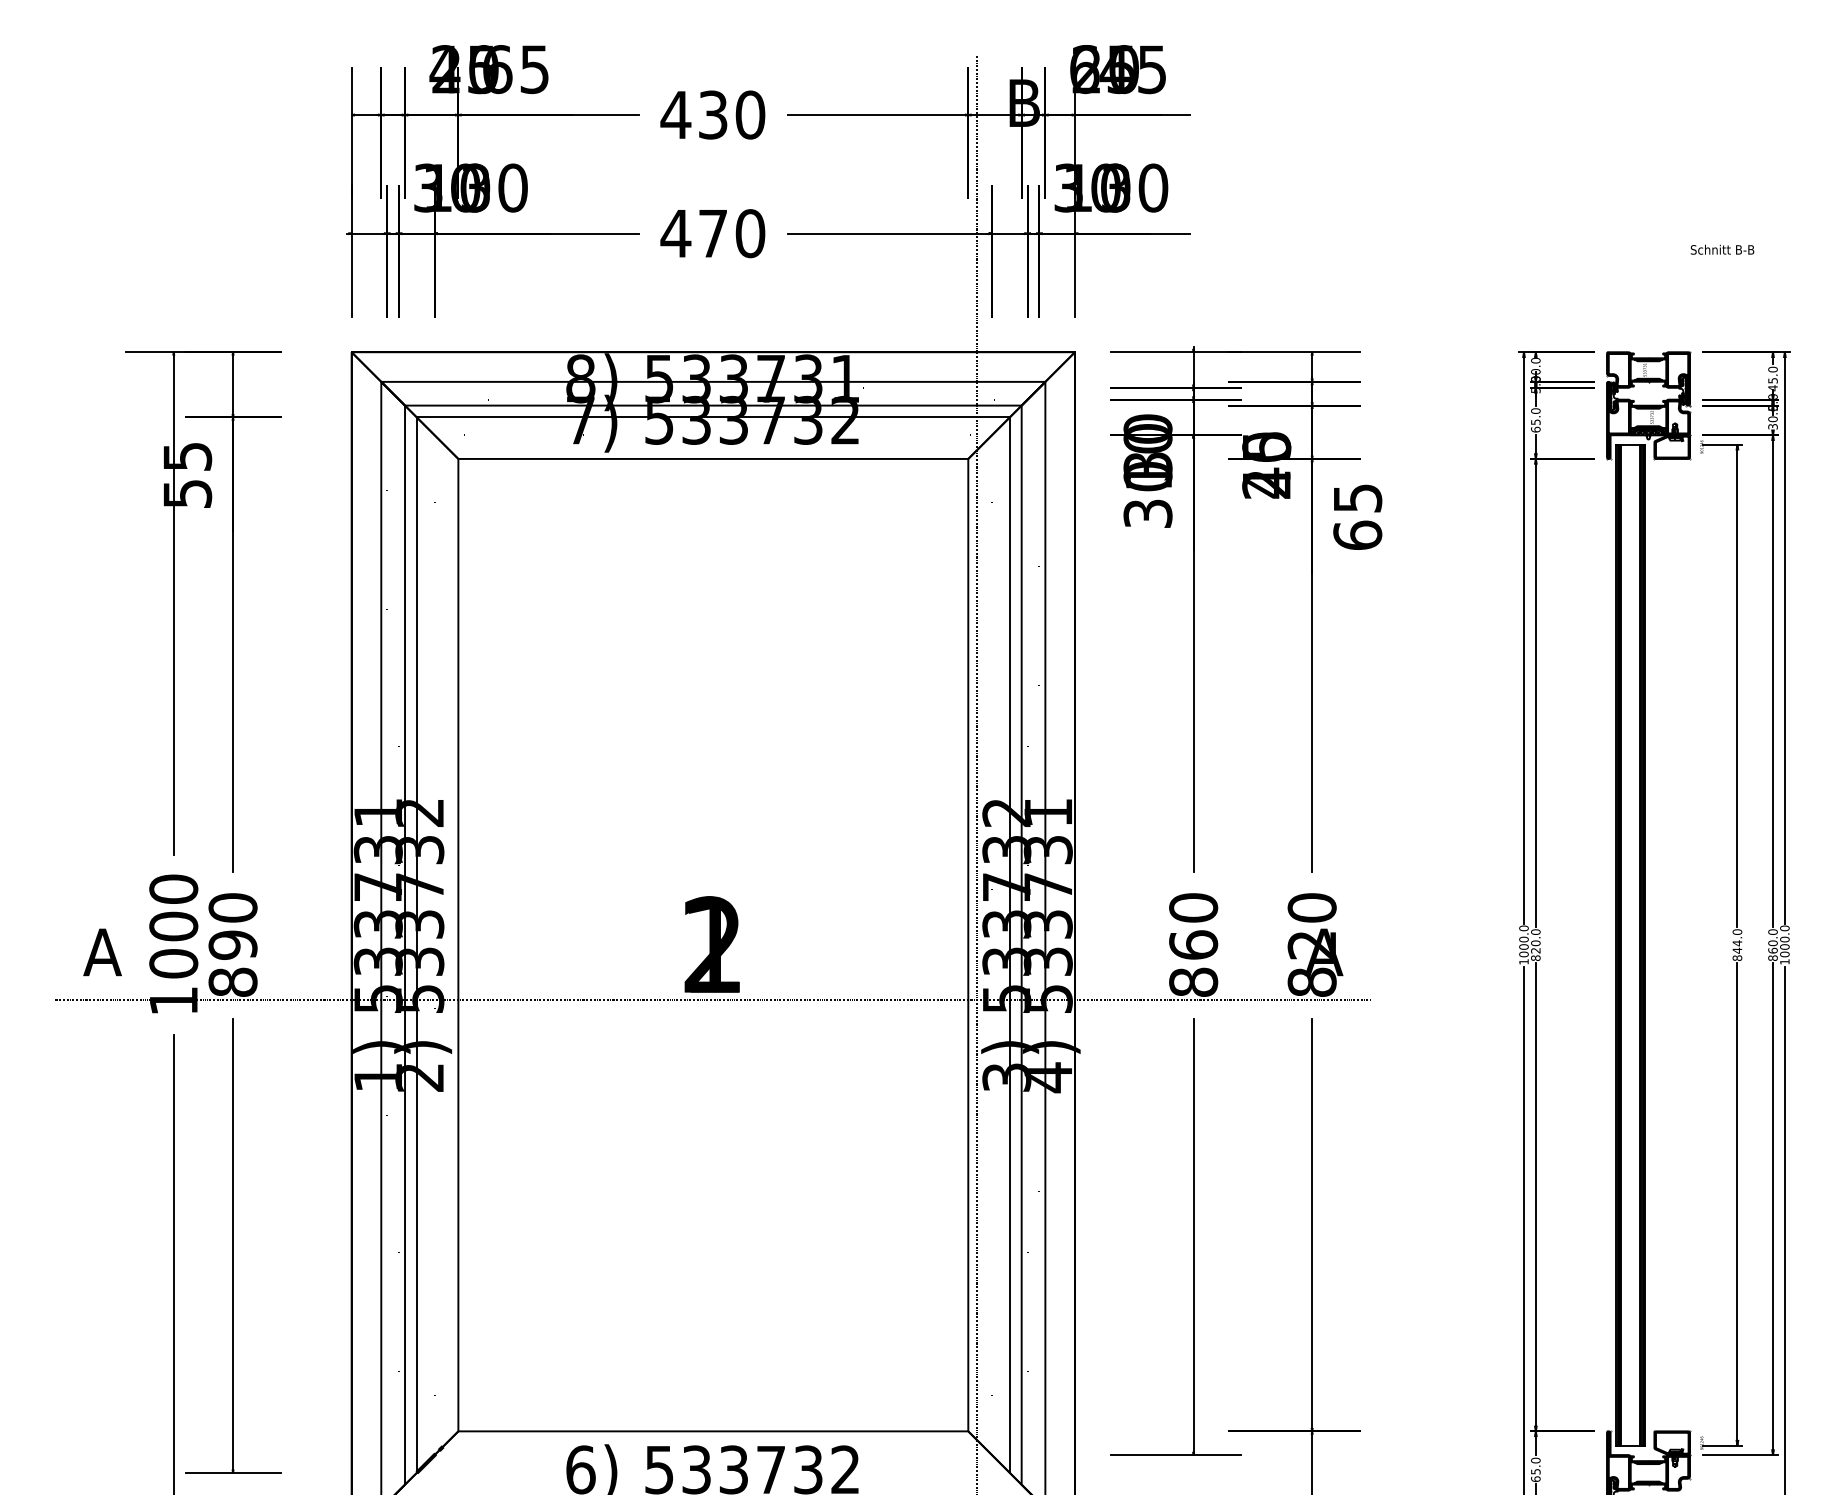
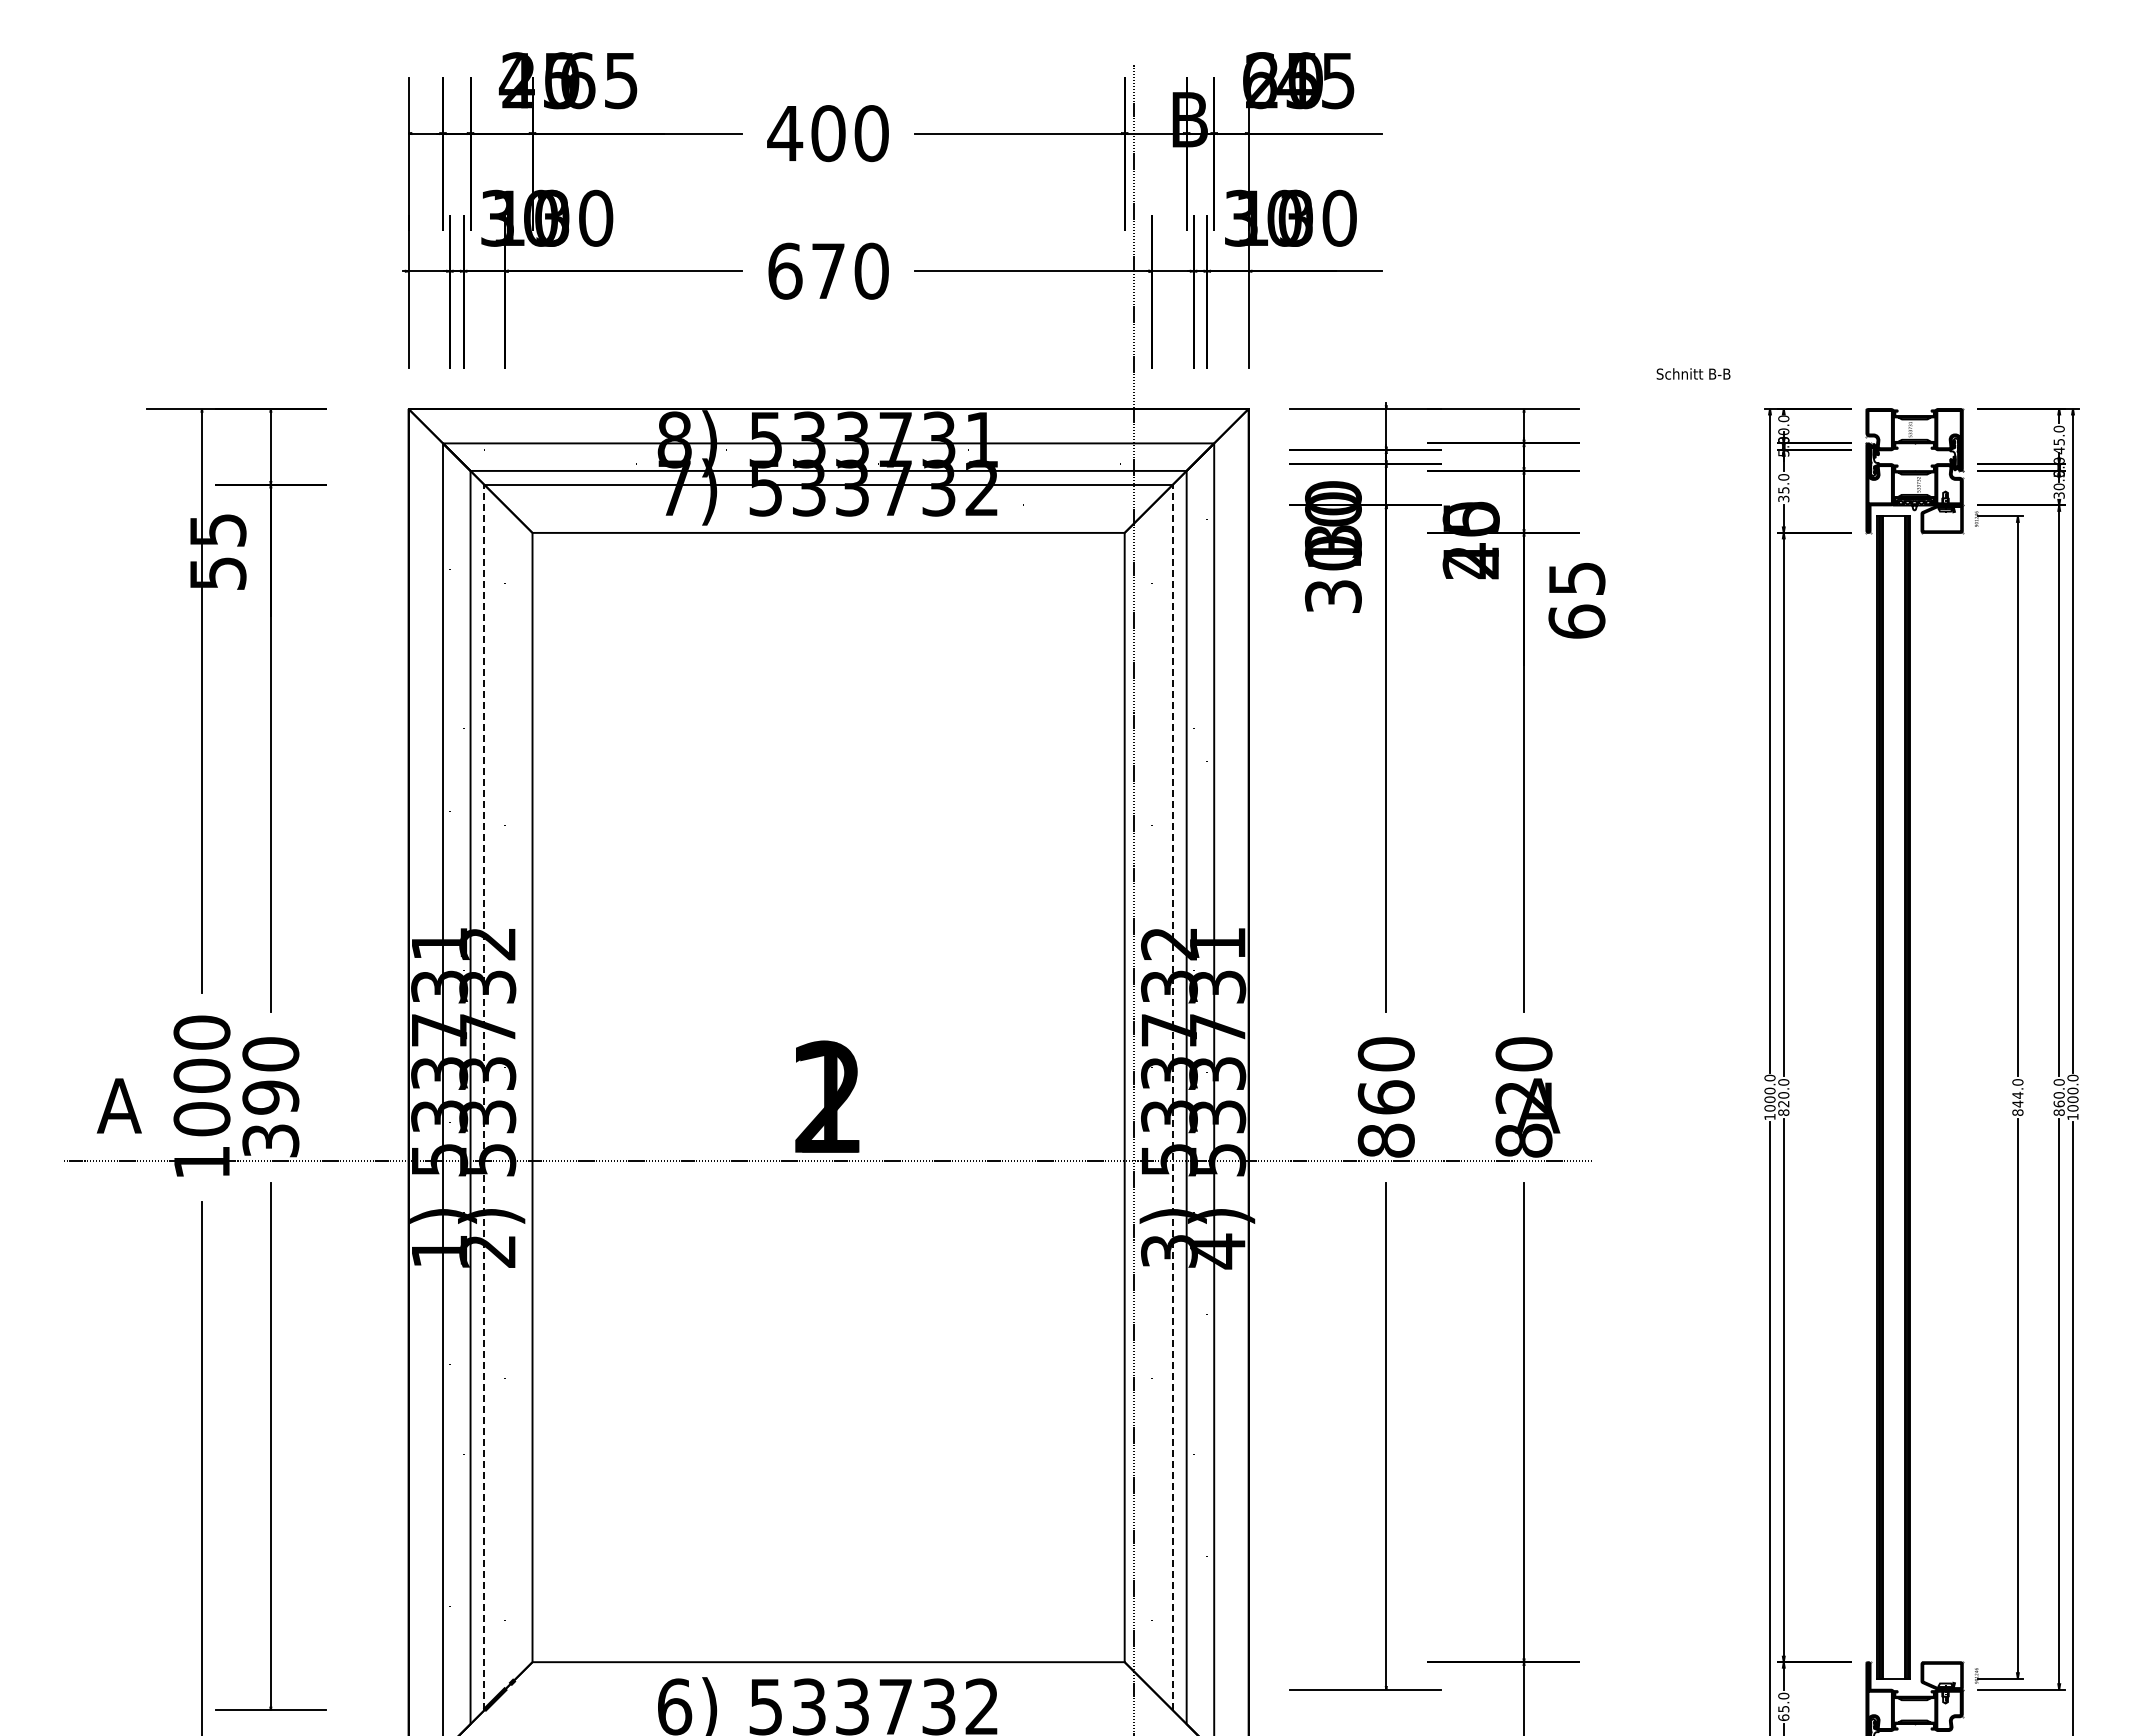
text: (713, 115) -> (828, 133), 430 -> 400
text: (676, 232) -> (785, 270), 470 -> 670
text: (1722, 249) -> (1693, 373), moved
text: (1535, 429) -> (1783, 498), 65.0 -> 35.0
line: (417, 945) -> (484, 1097), solid -> dashed
line: (1009, 945) -> (1172, 1097), solid -> dashed
text: (232, 982) -> (270, 1140), 890 -> 390

